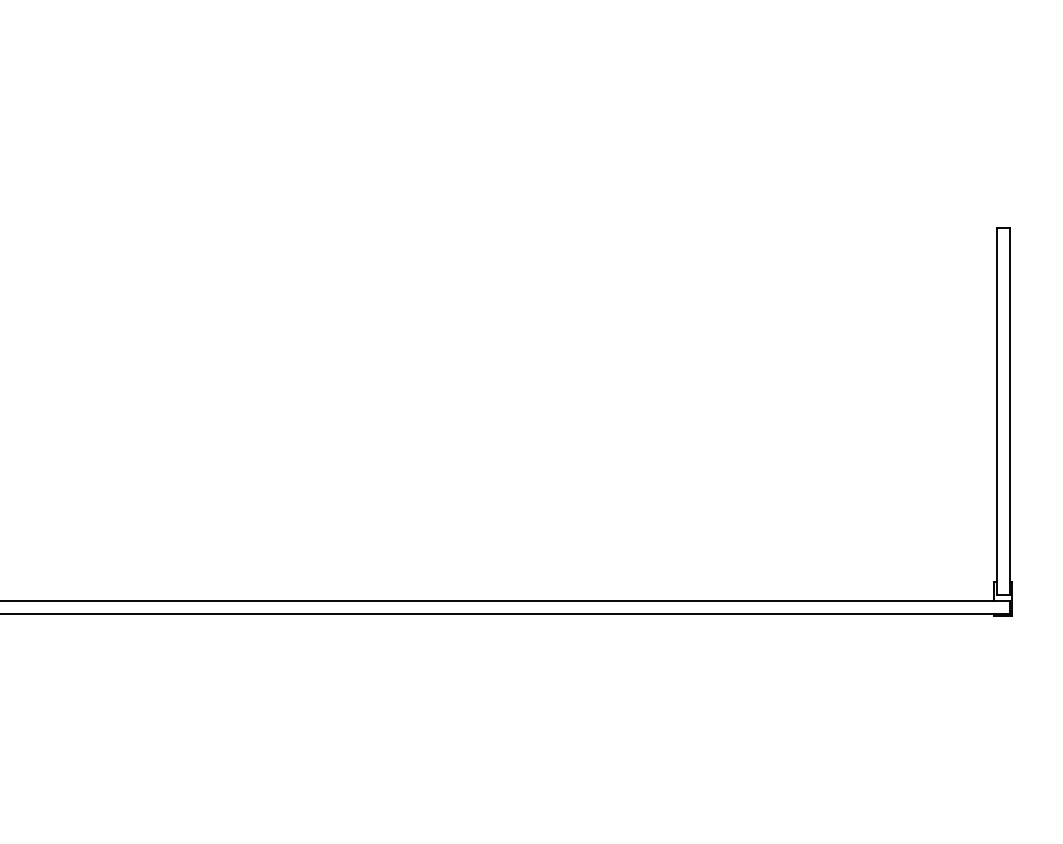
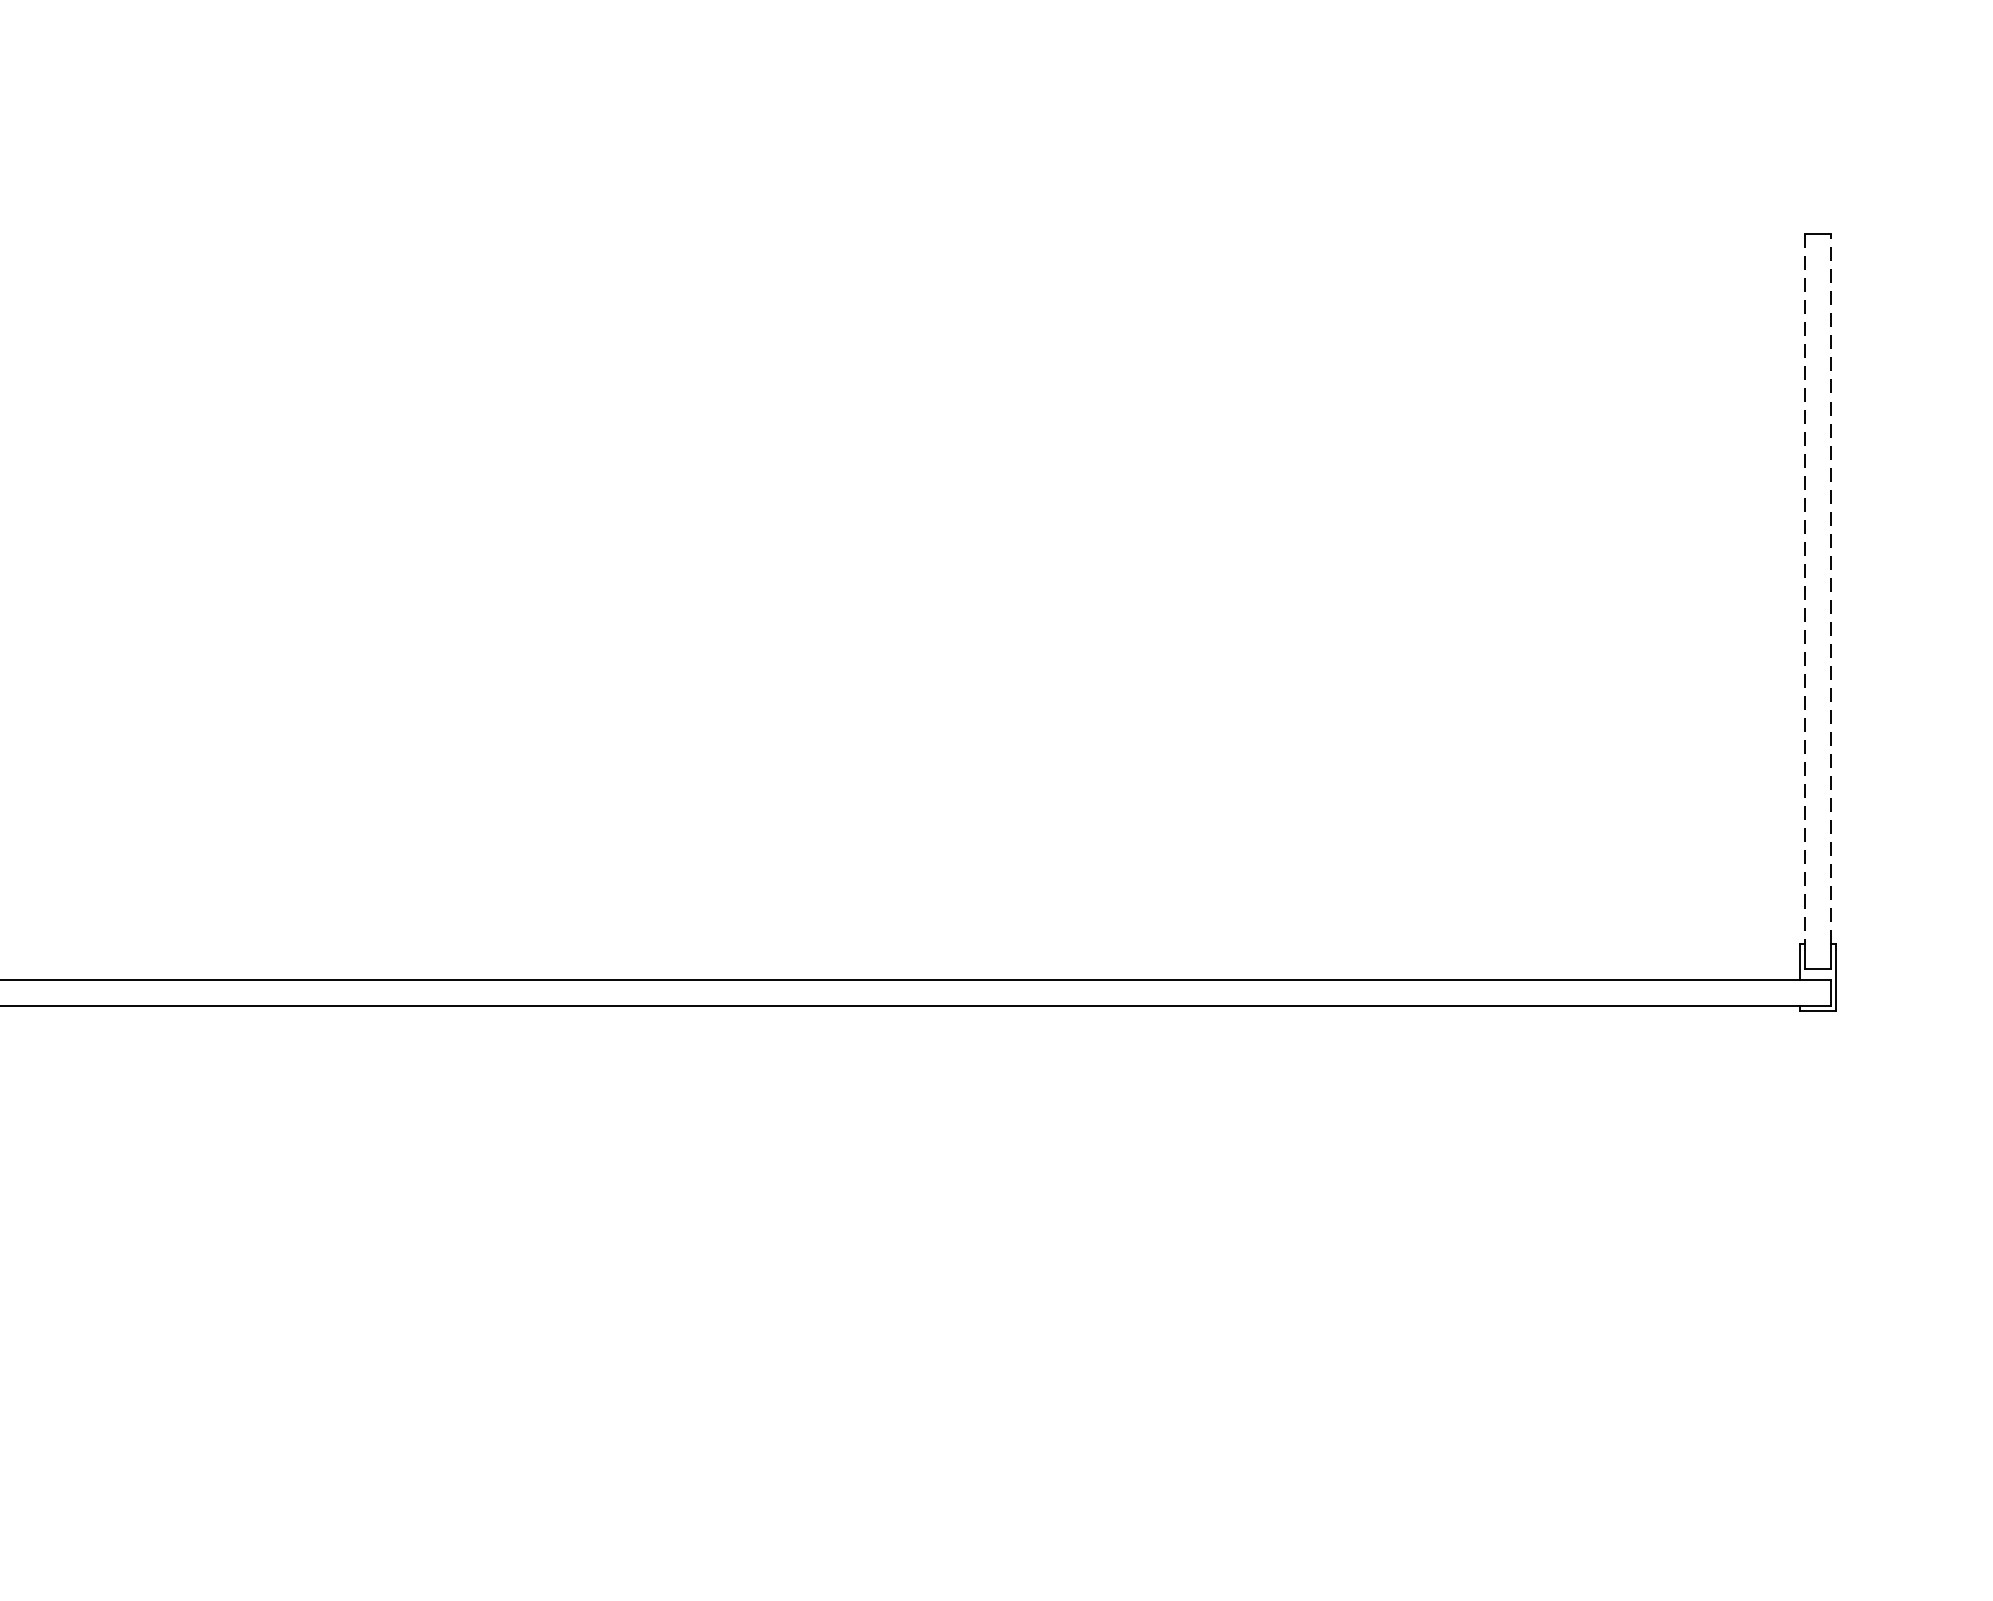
line: (1009, 404) -> (1830, 587), solid -> dashed
line: (996, 405) -> (1804, 589), solid -> dashed

